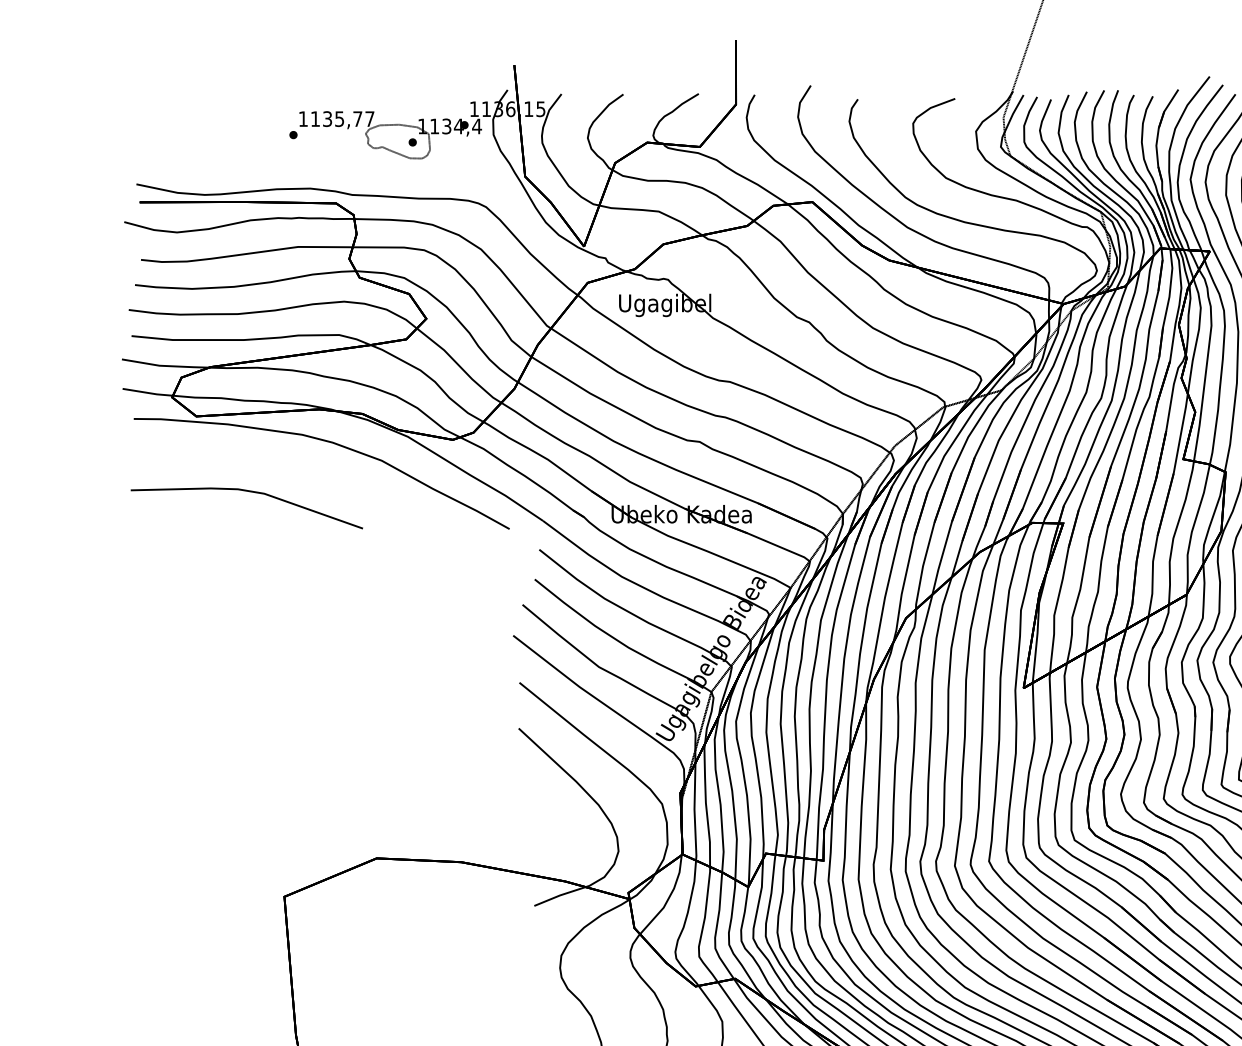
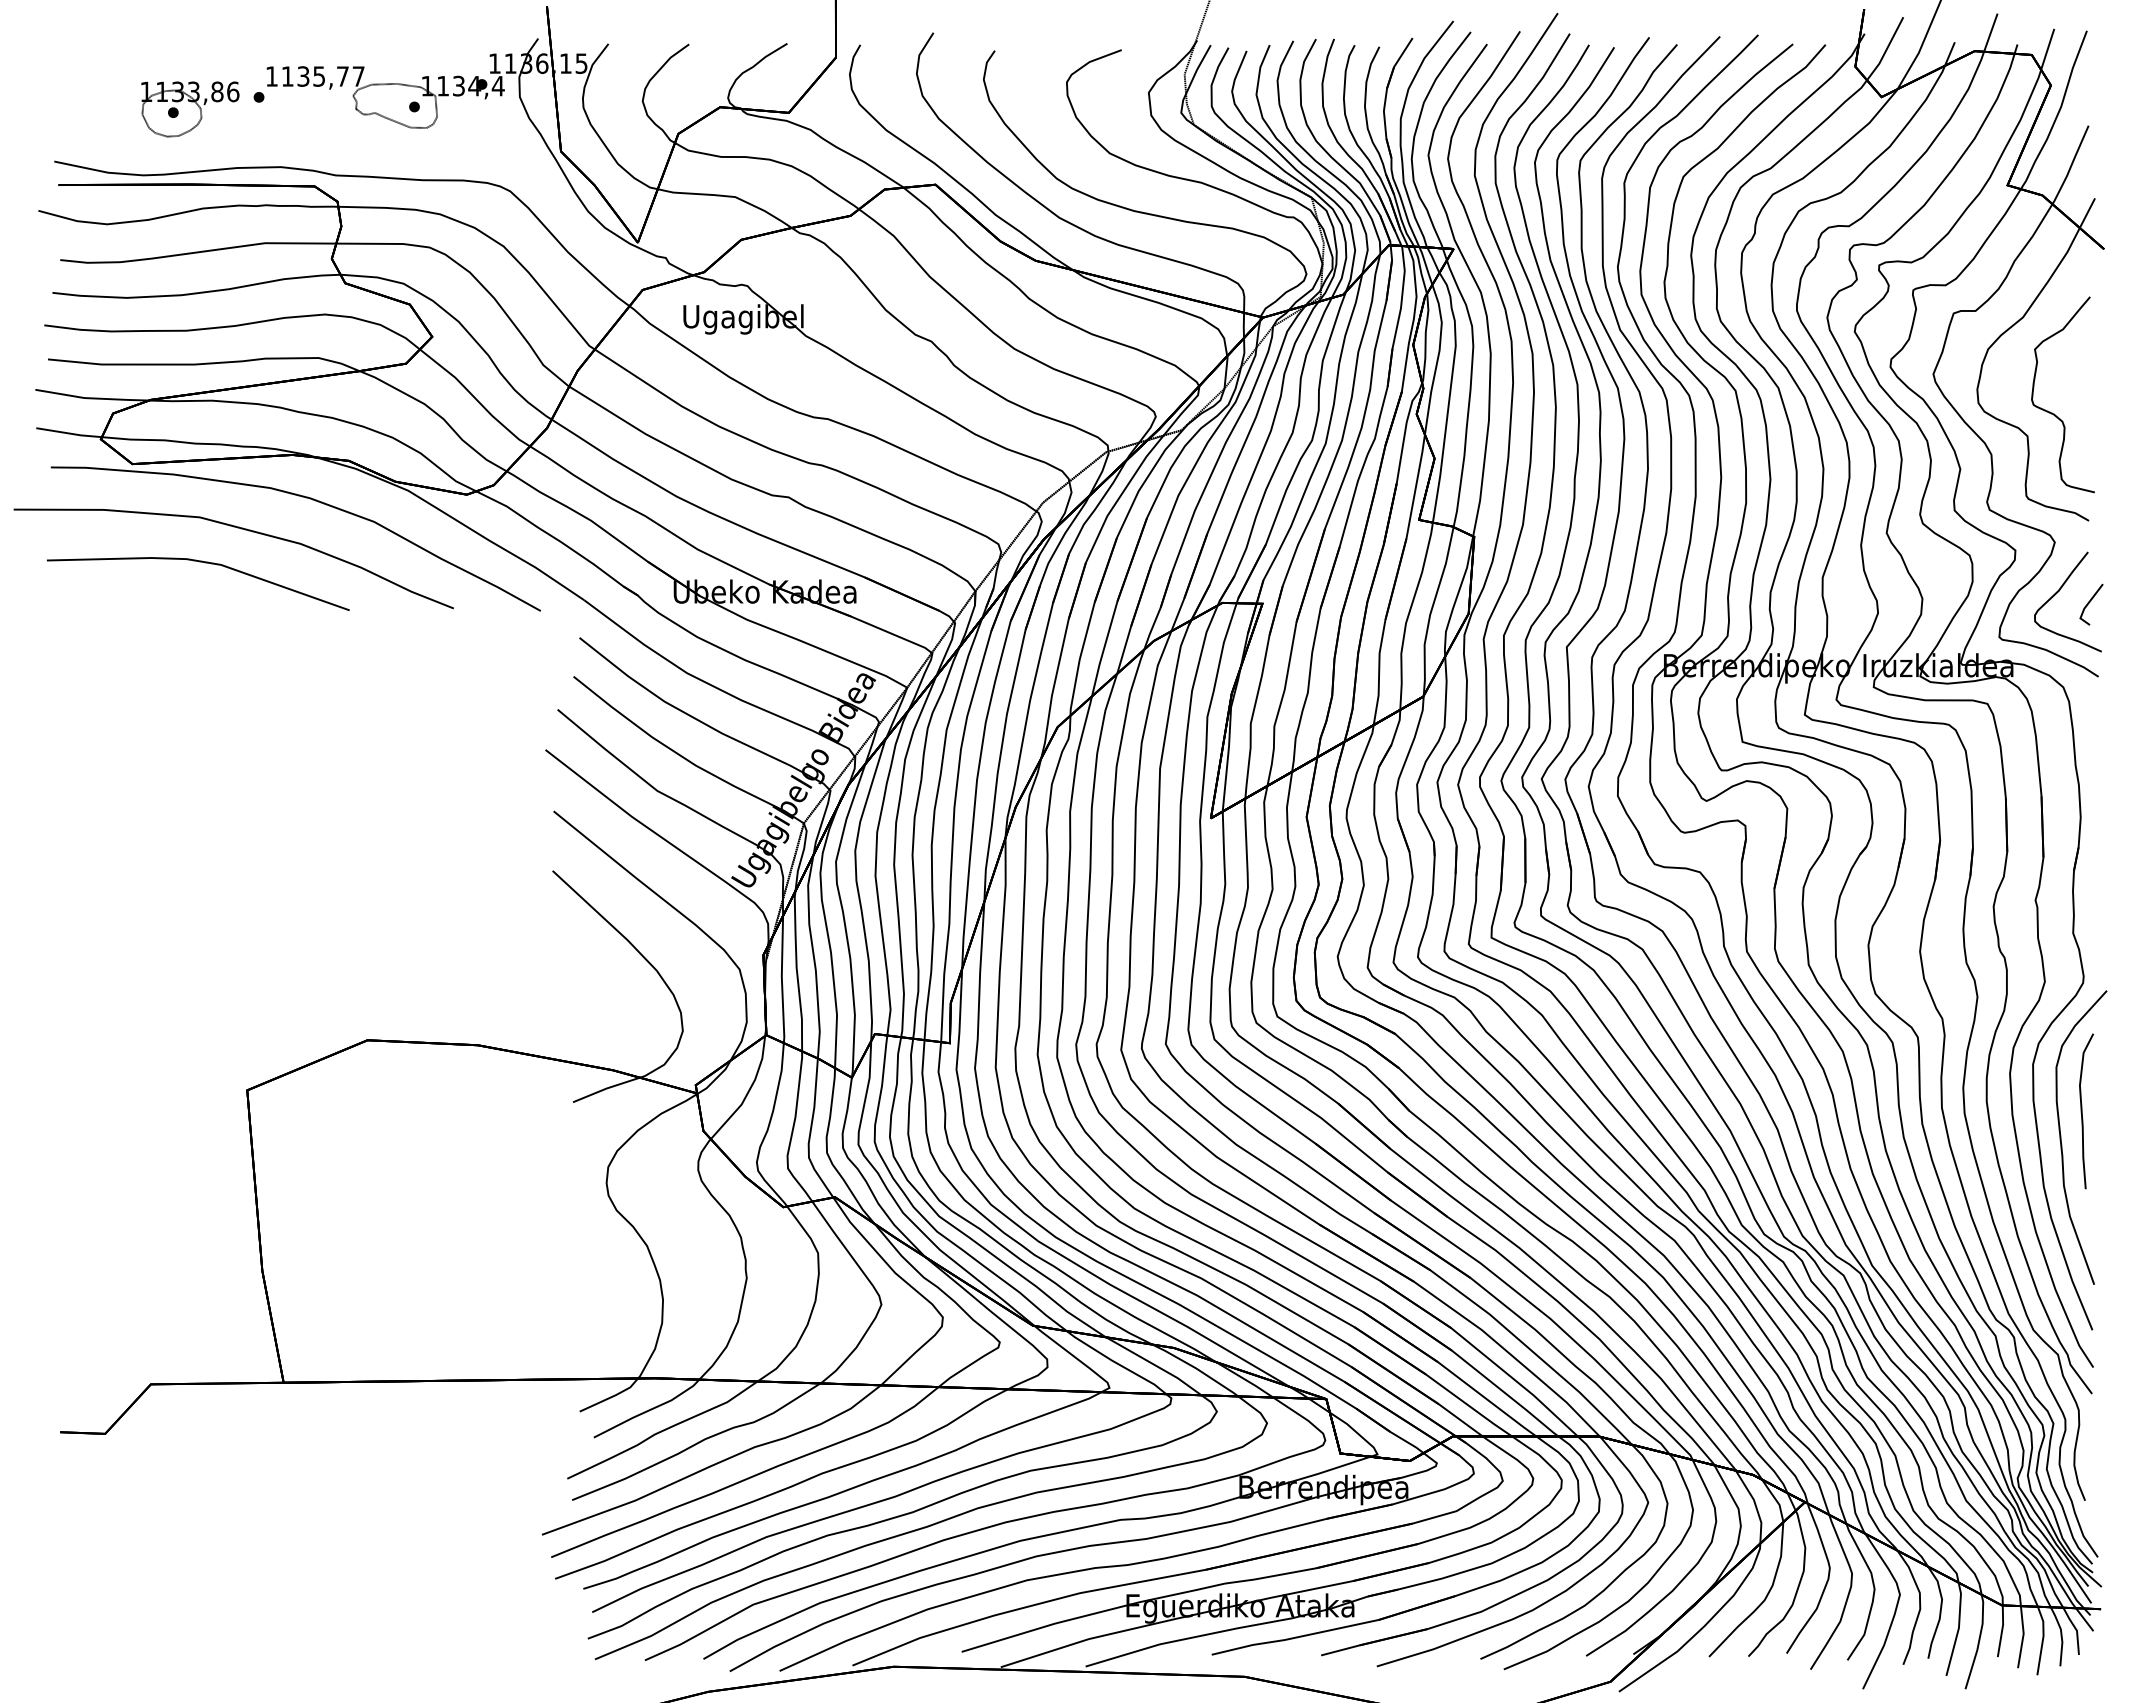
part: (240, 144) -> (190, 109), added
curve: (280, 466) -> (241, 529), added

